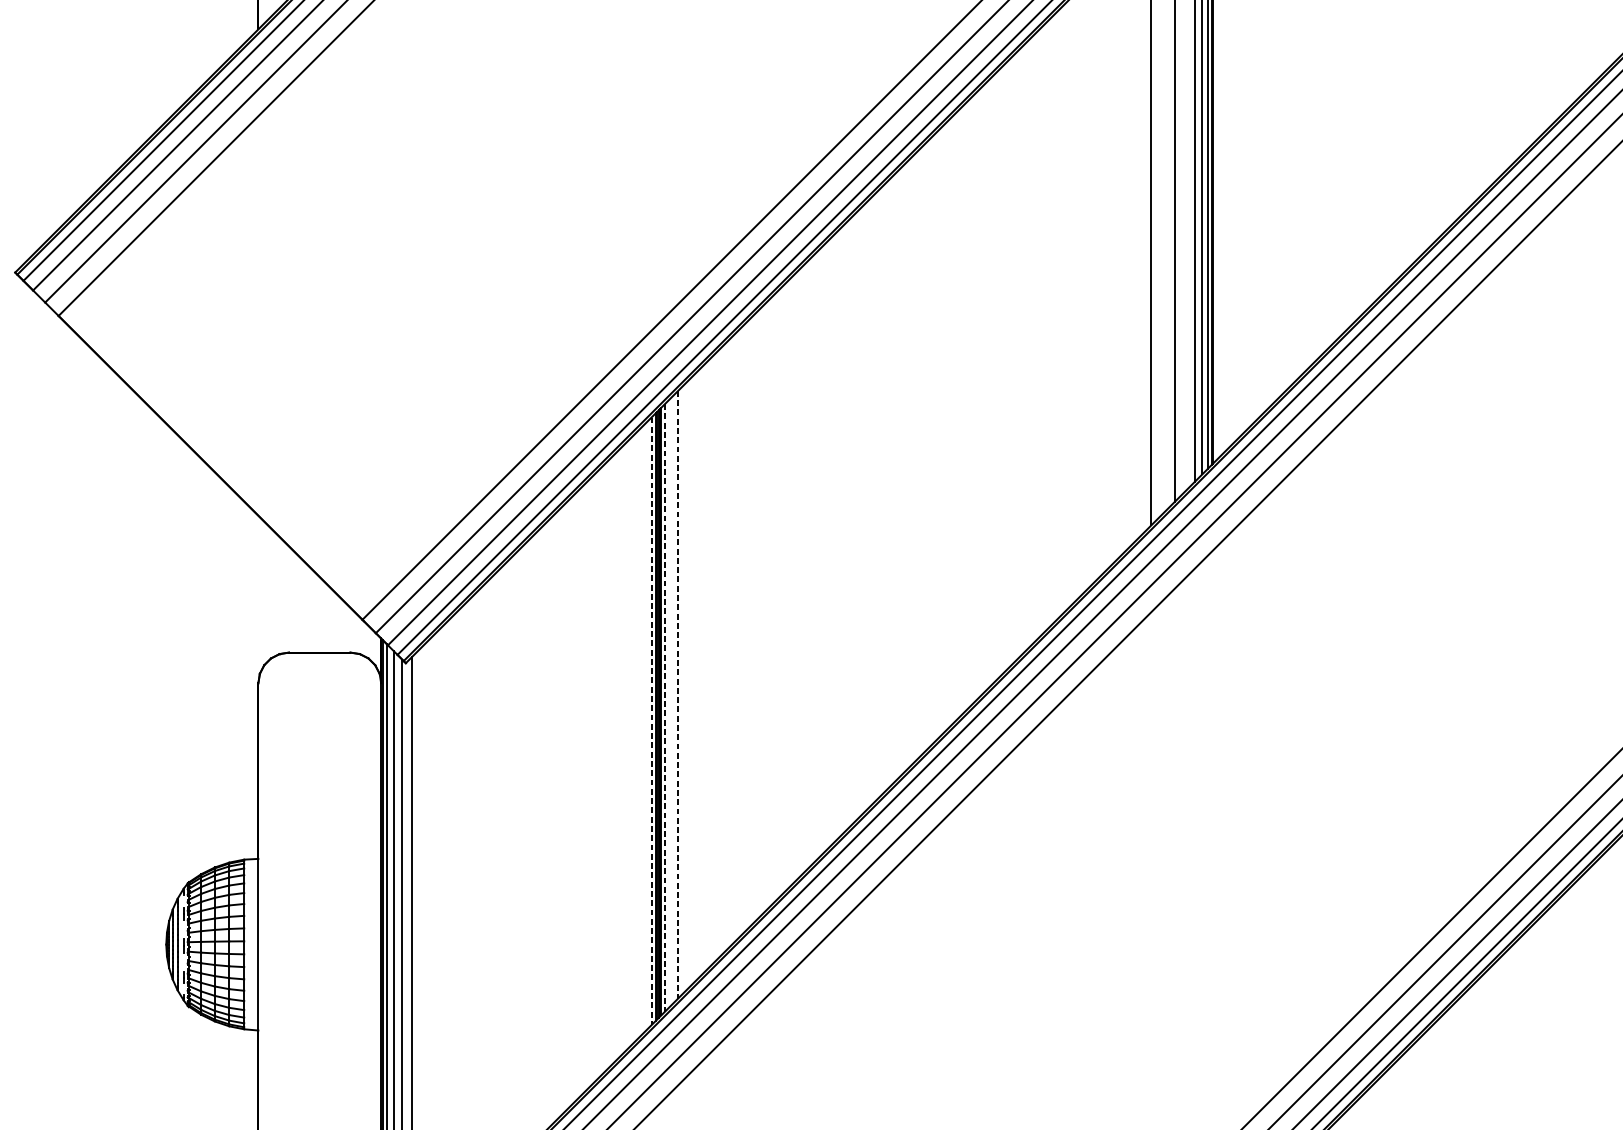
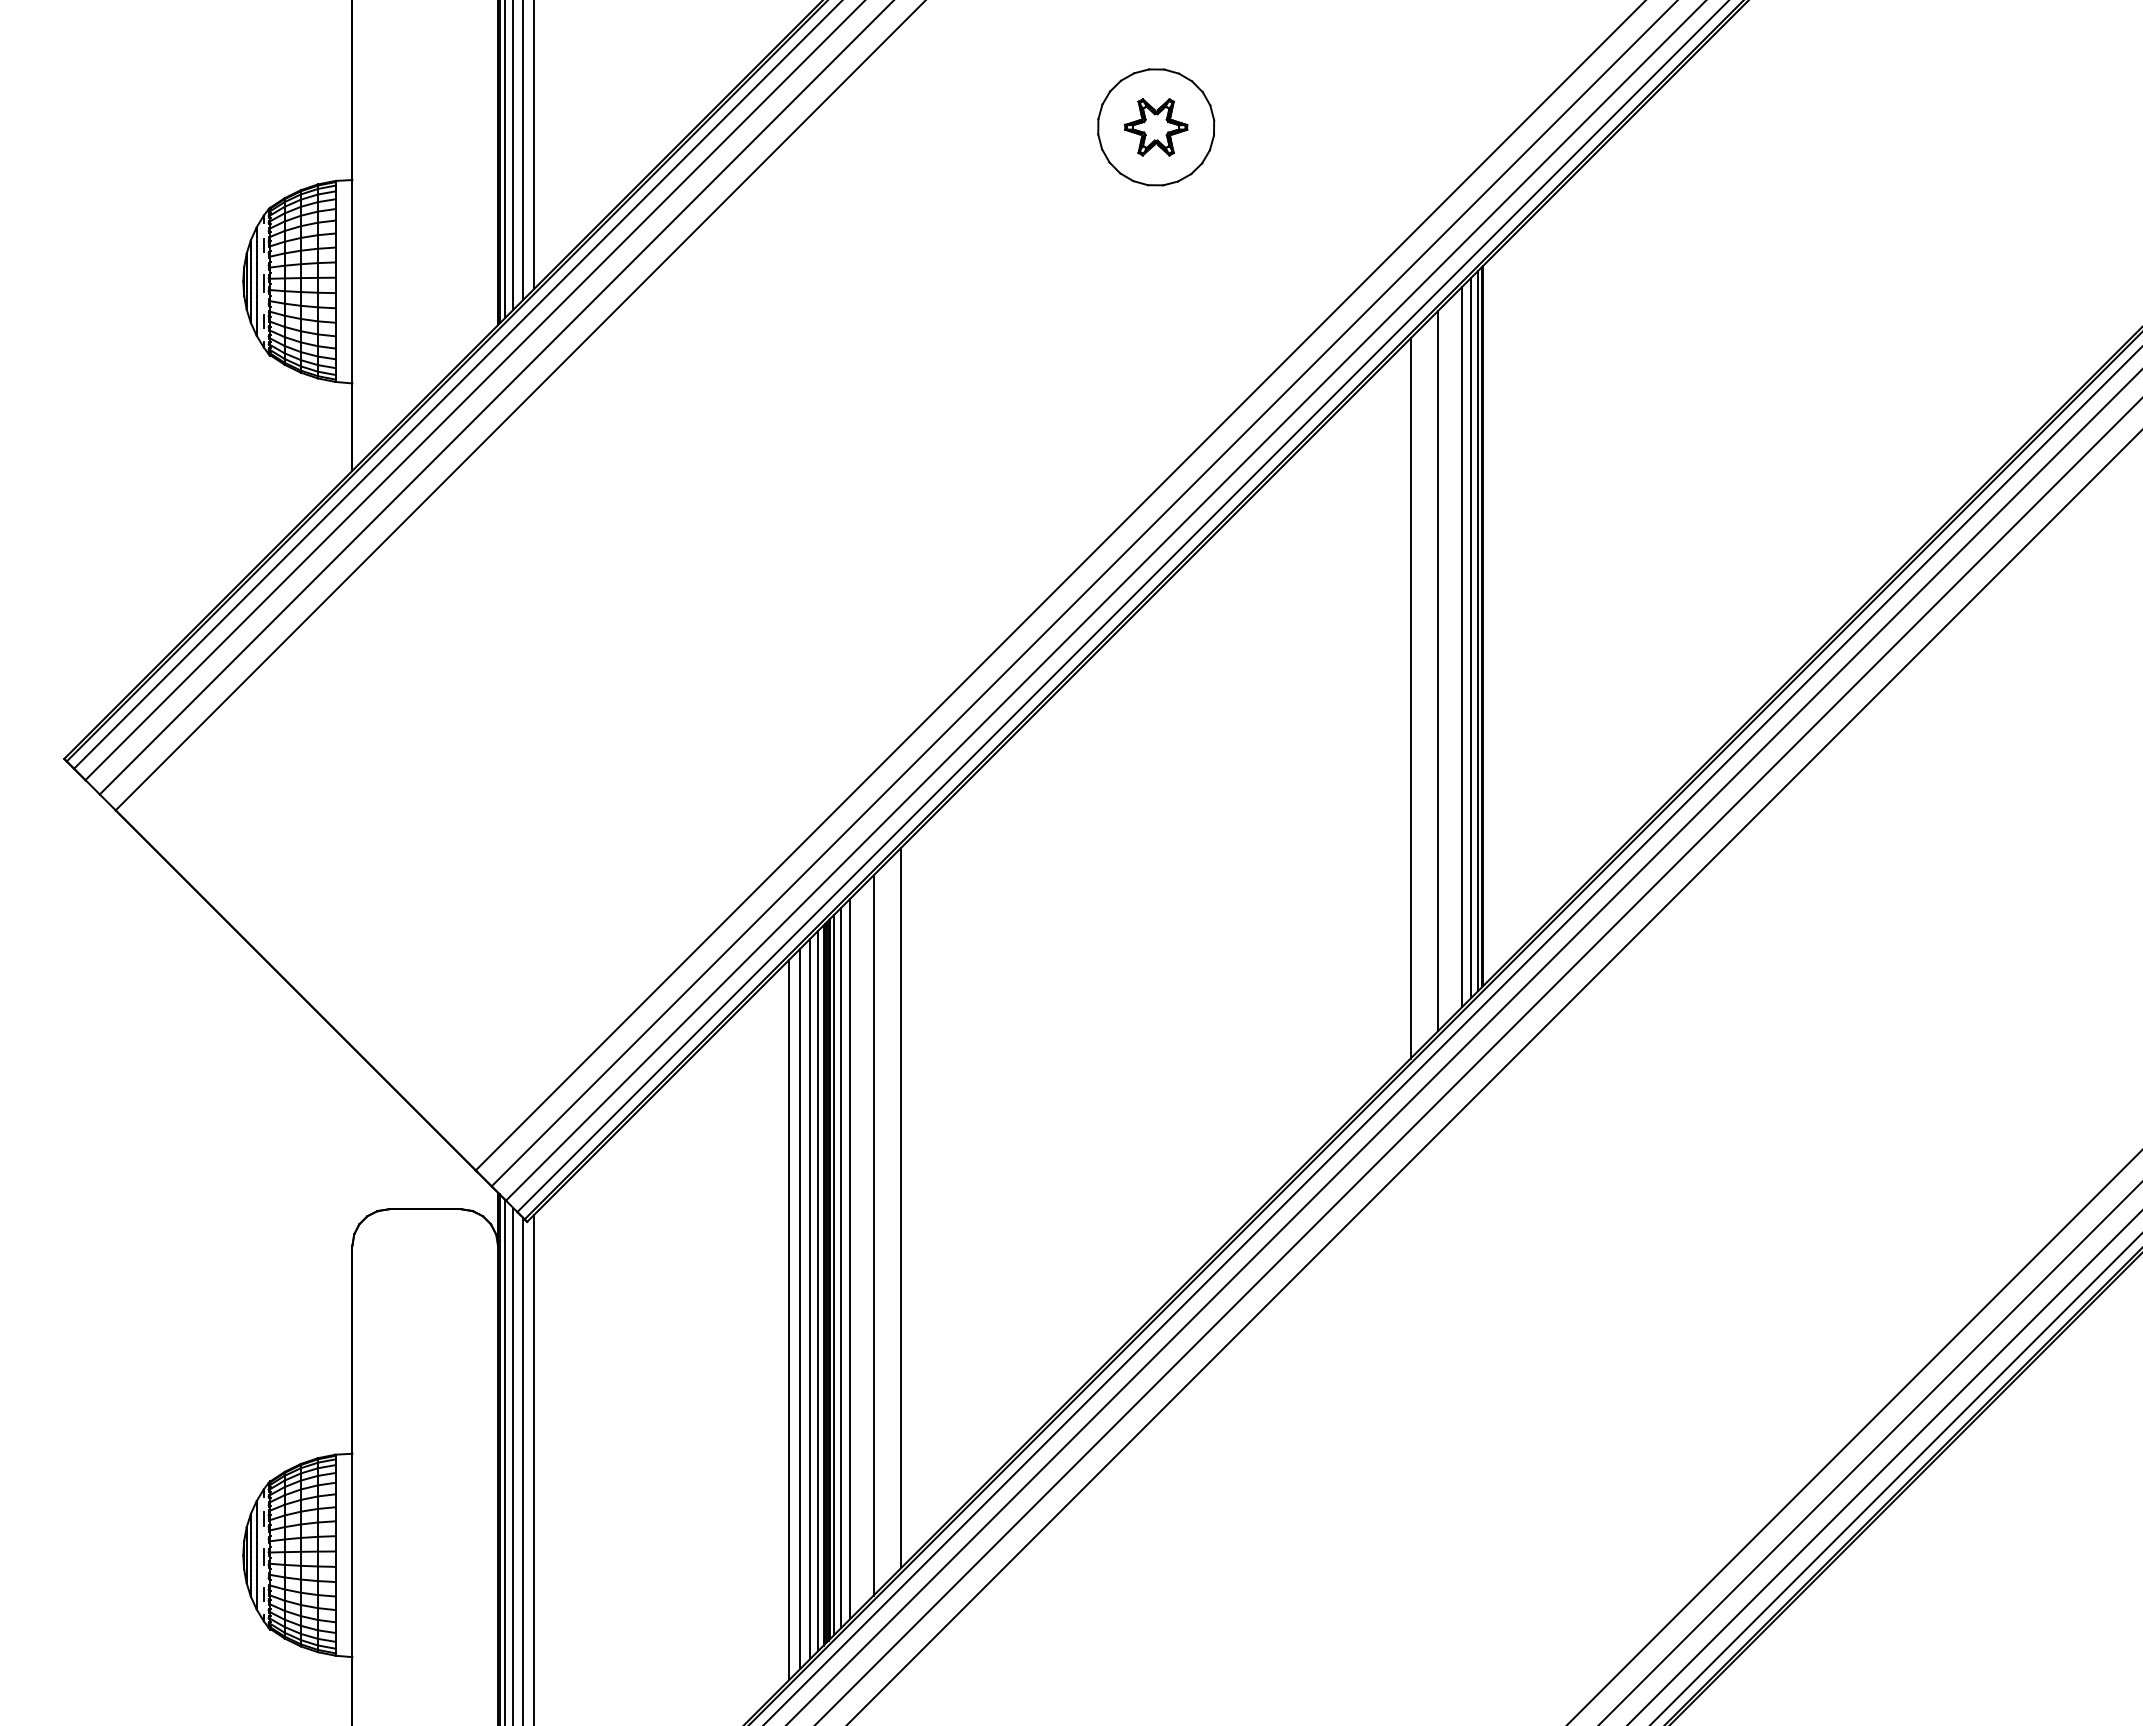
line: (721, 651) -> (901, 1207), added
line: (698, 674) -> (873, 1235), added
line: (677, 694) -> (849, 1259), dashed -> solid
line: (670, 702) -> (840, 1268), added
line: (665, 708) -> (834, 1275), dashed -> solid
line: (651, 721) -> (818, 1291), dashed -> solid
line: (644, 727) -> (810, 1298), added
line: (636, 736) -> (800, 1308), added
line: (626, 746) -> (788, 1320), added

